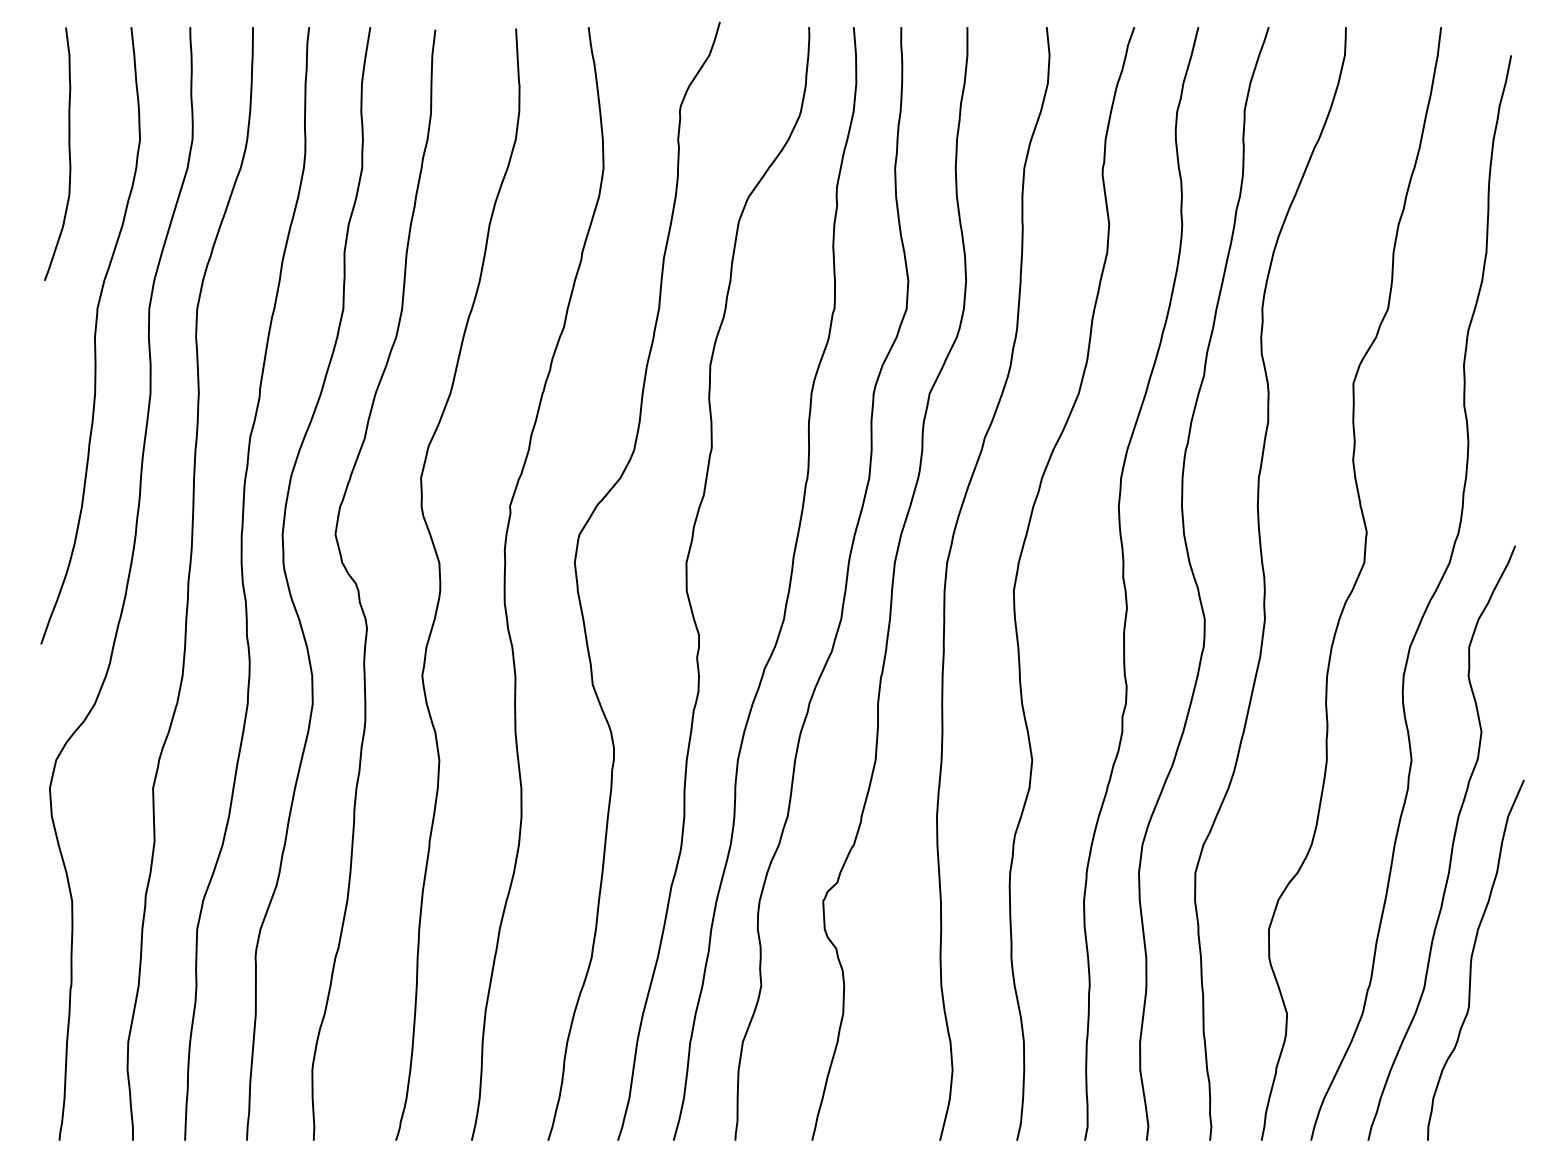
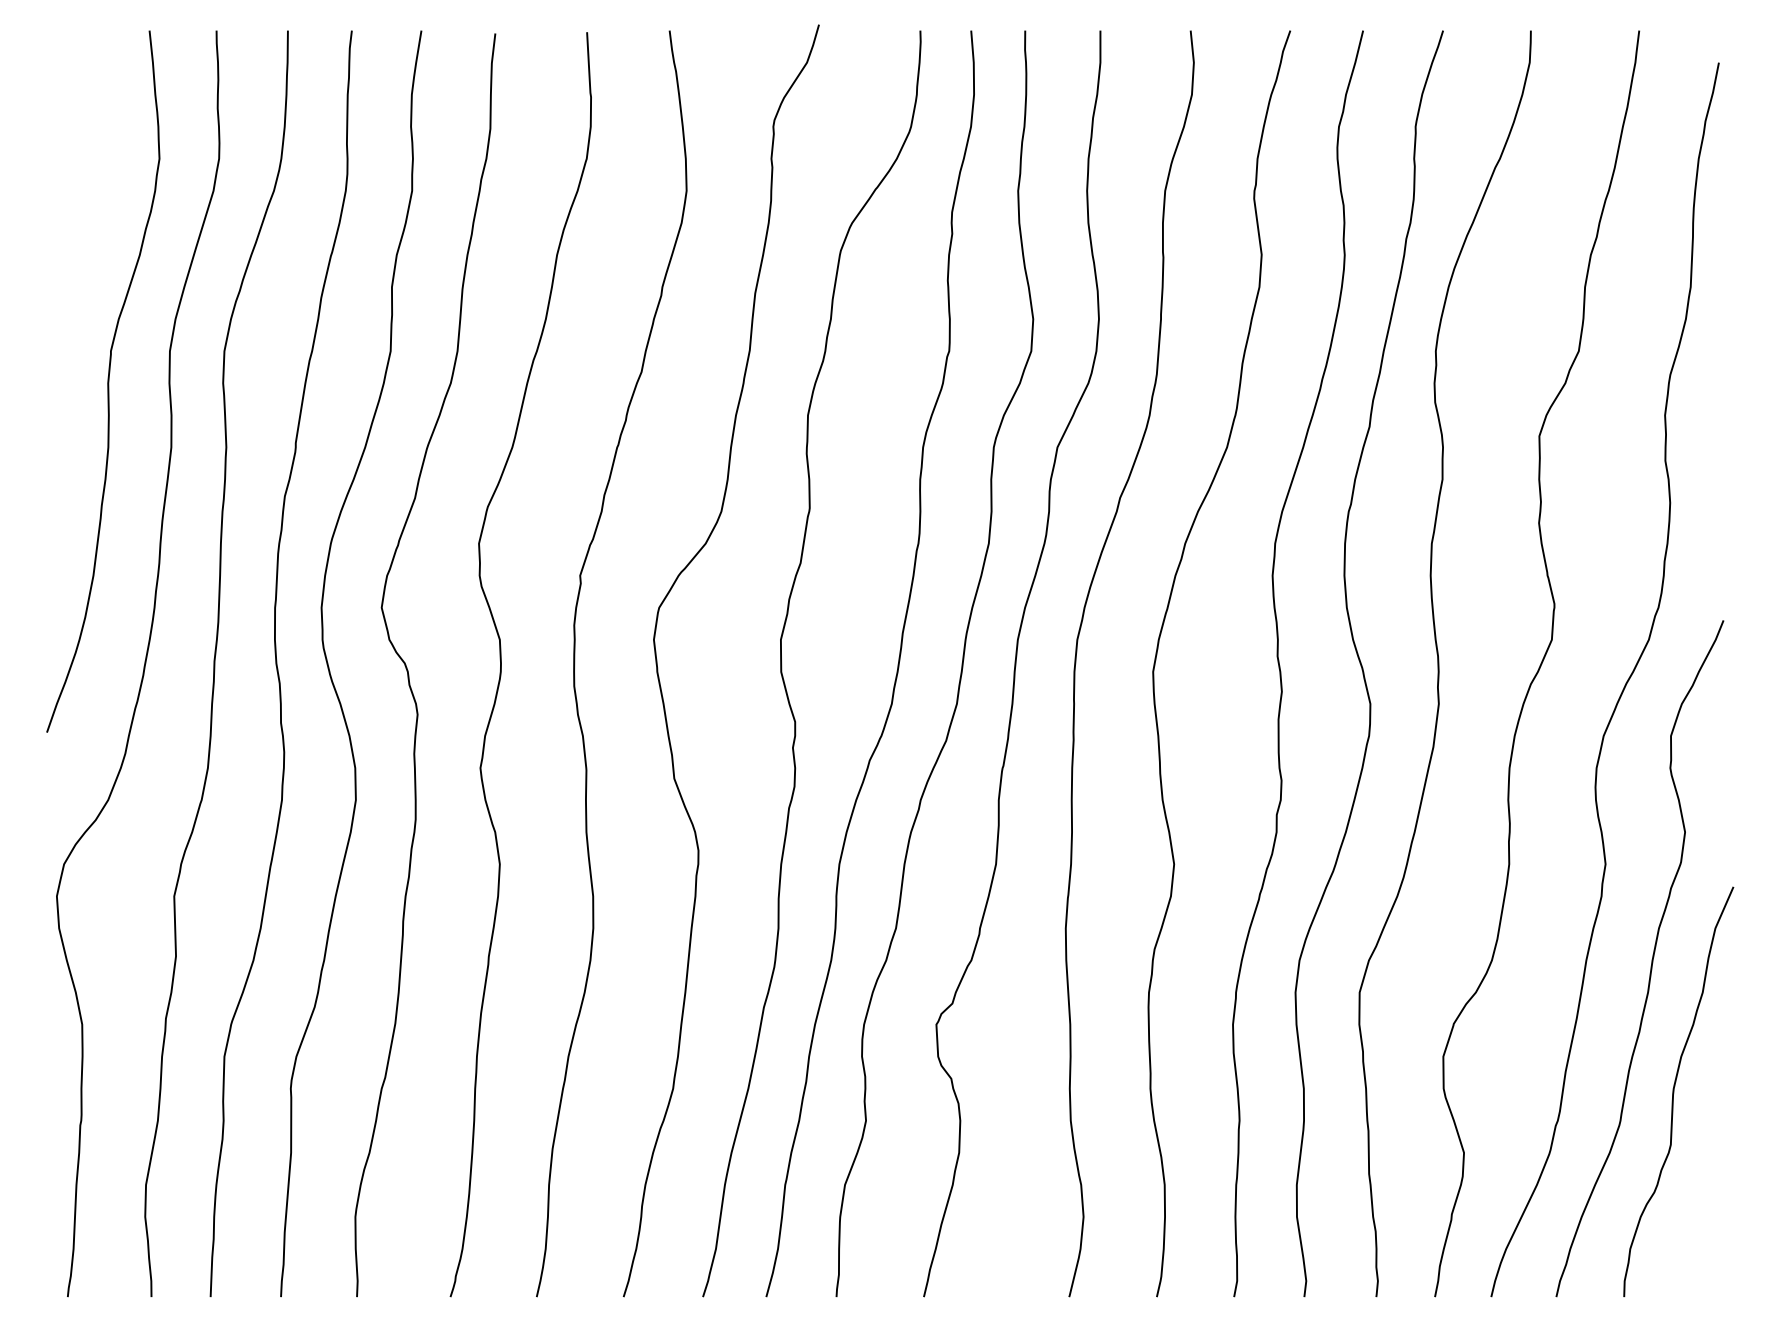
curve: (68, 153) -> (78, 174), removed

